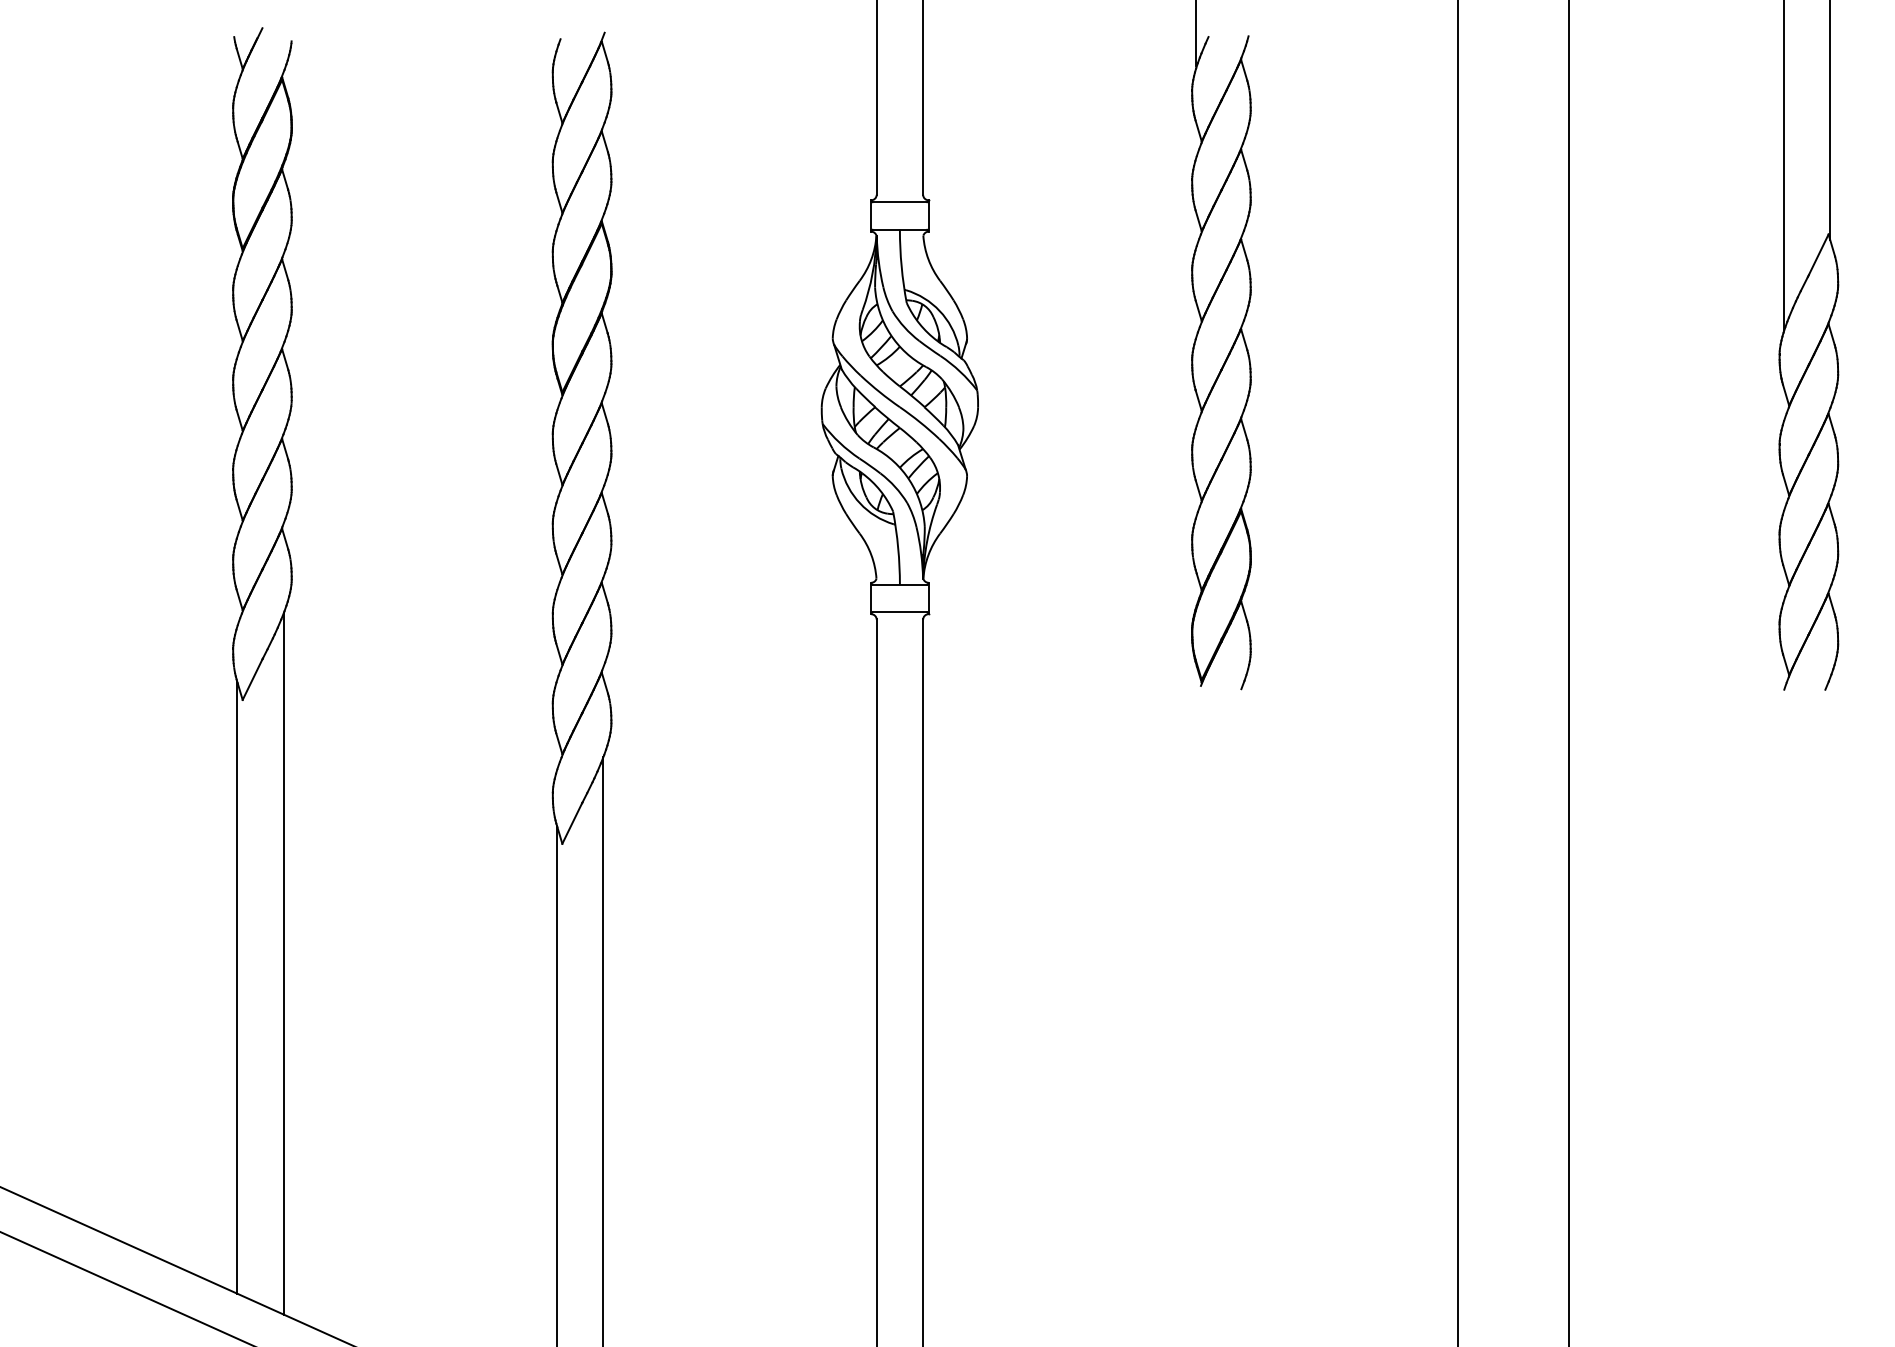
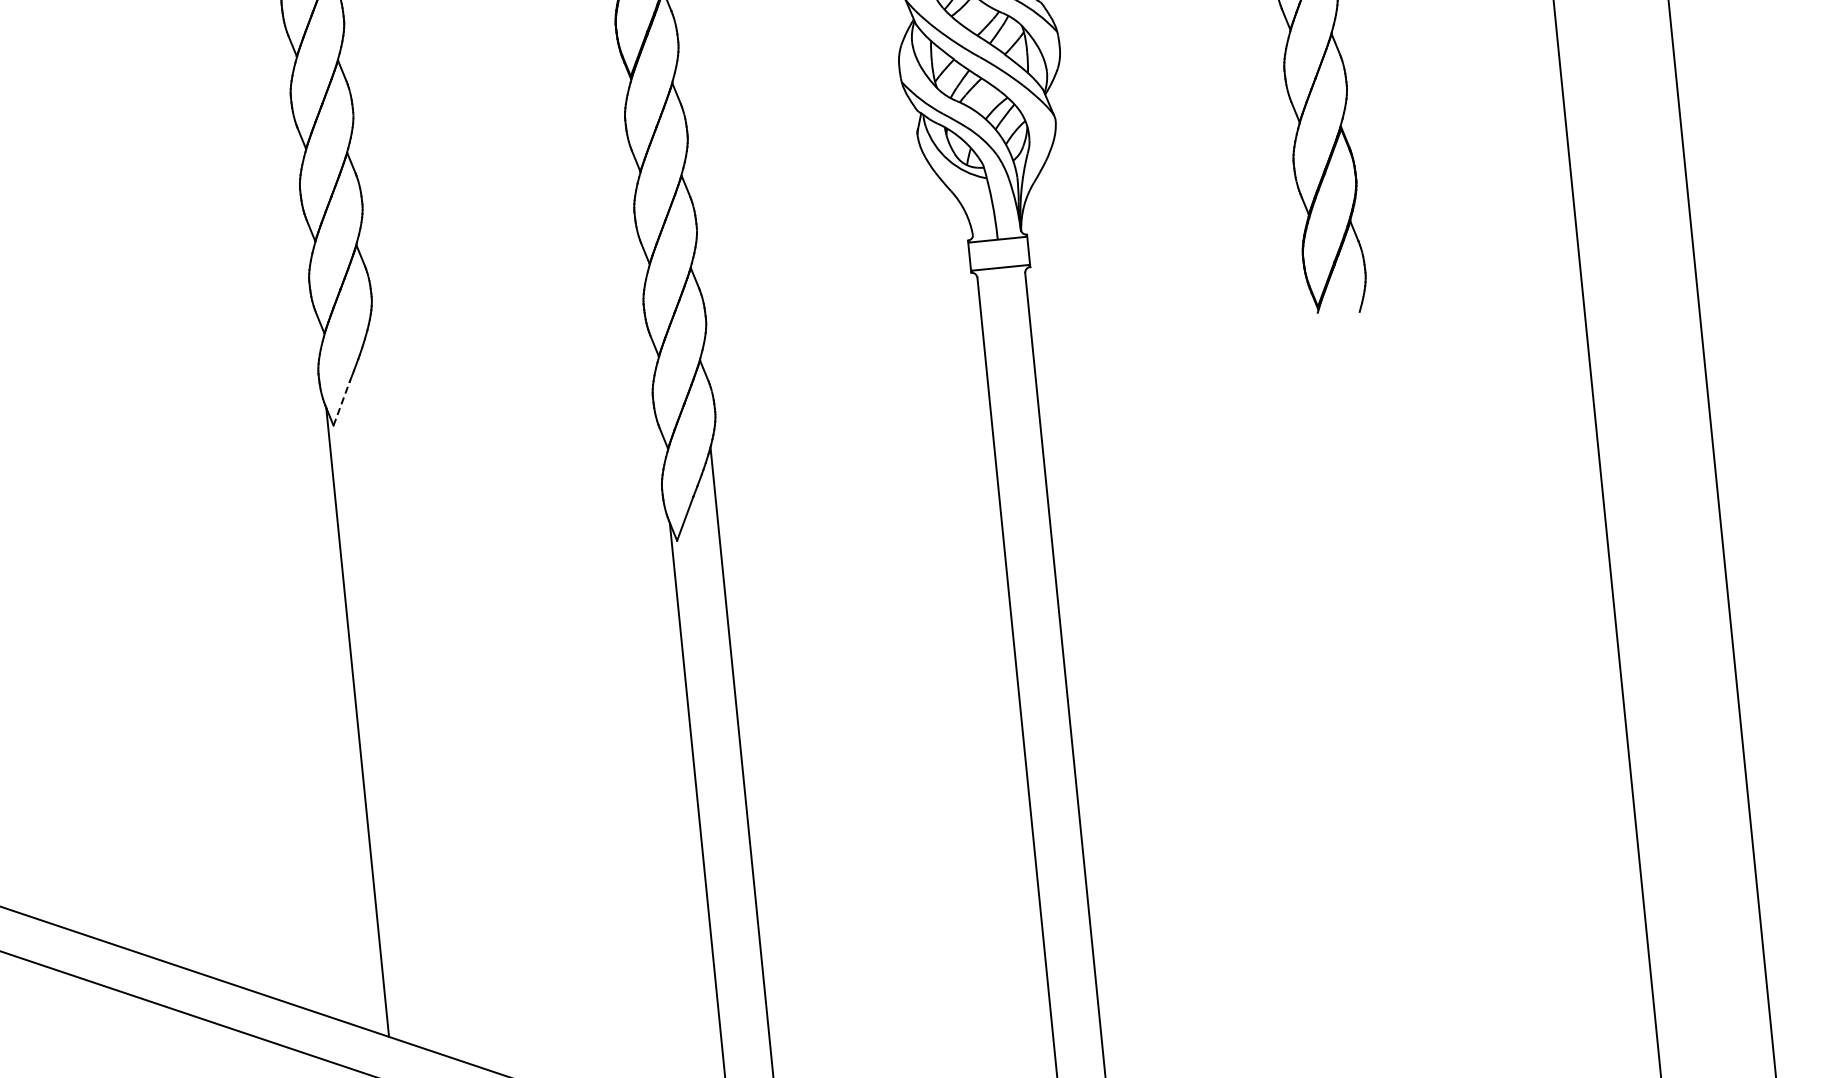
line: (252, 679) -> (341, 403), solid -> dashed
line: (283, 963) -> (402, 692), removed

